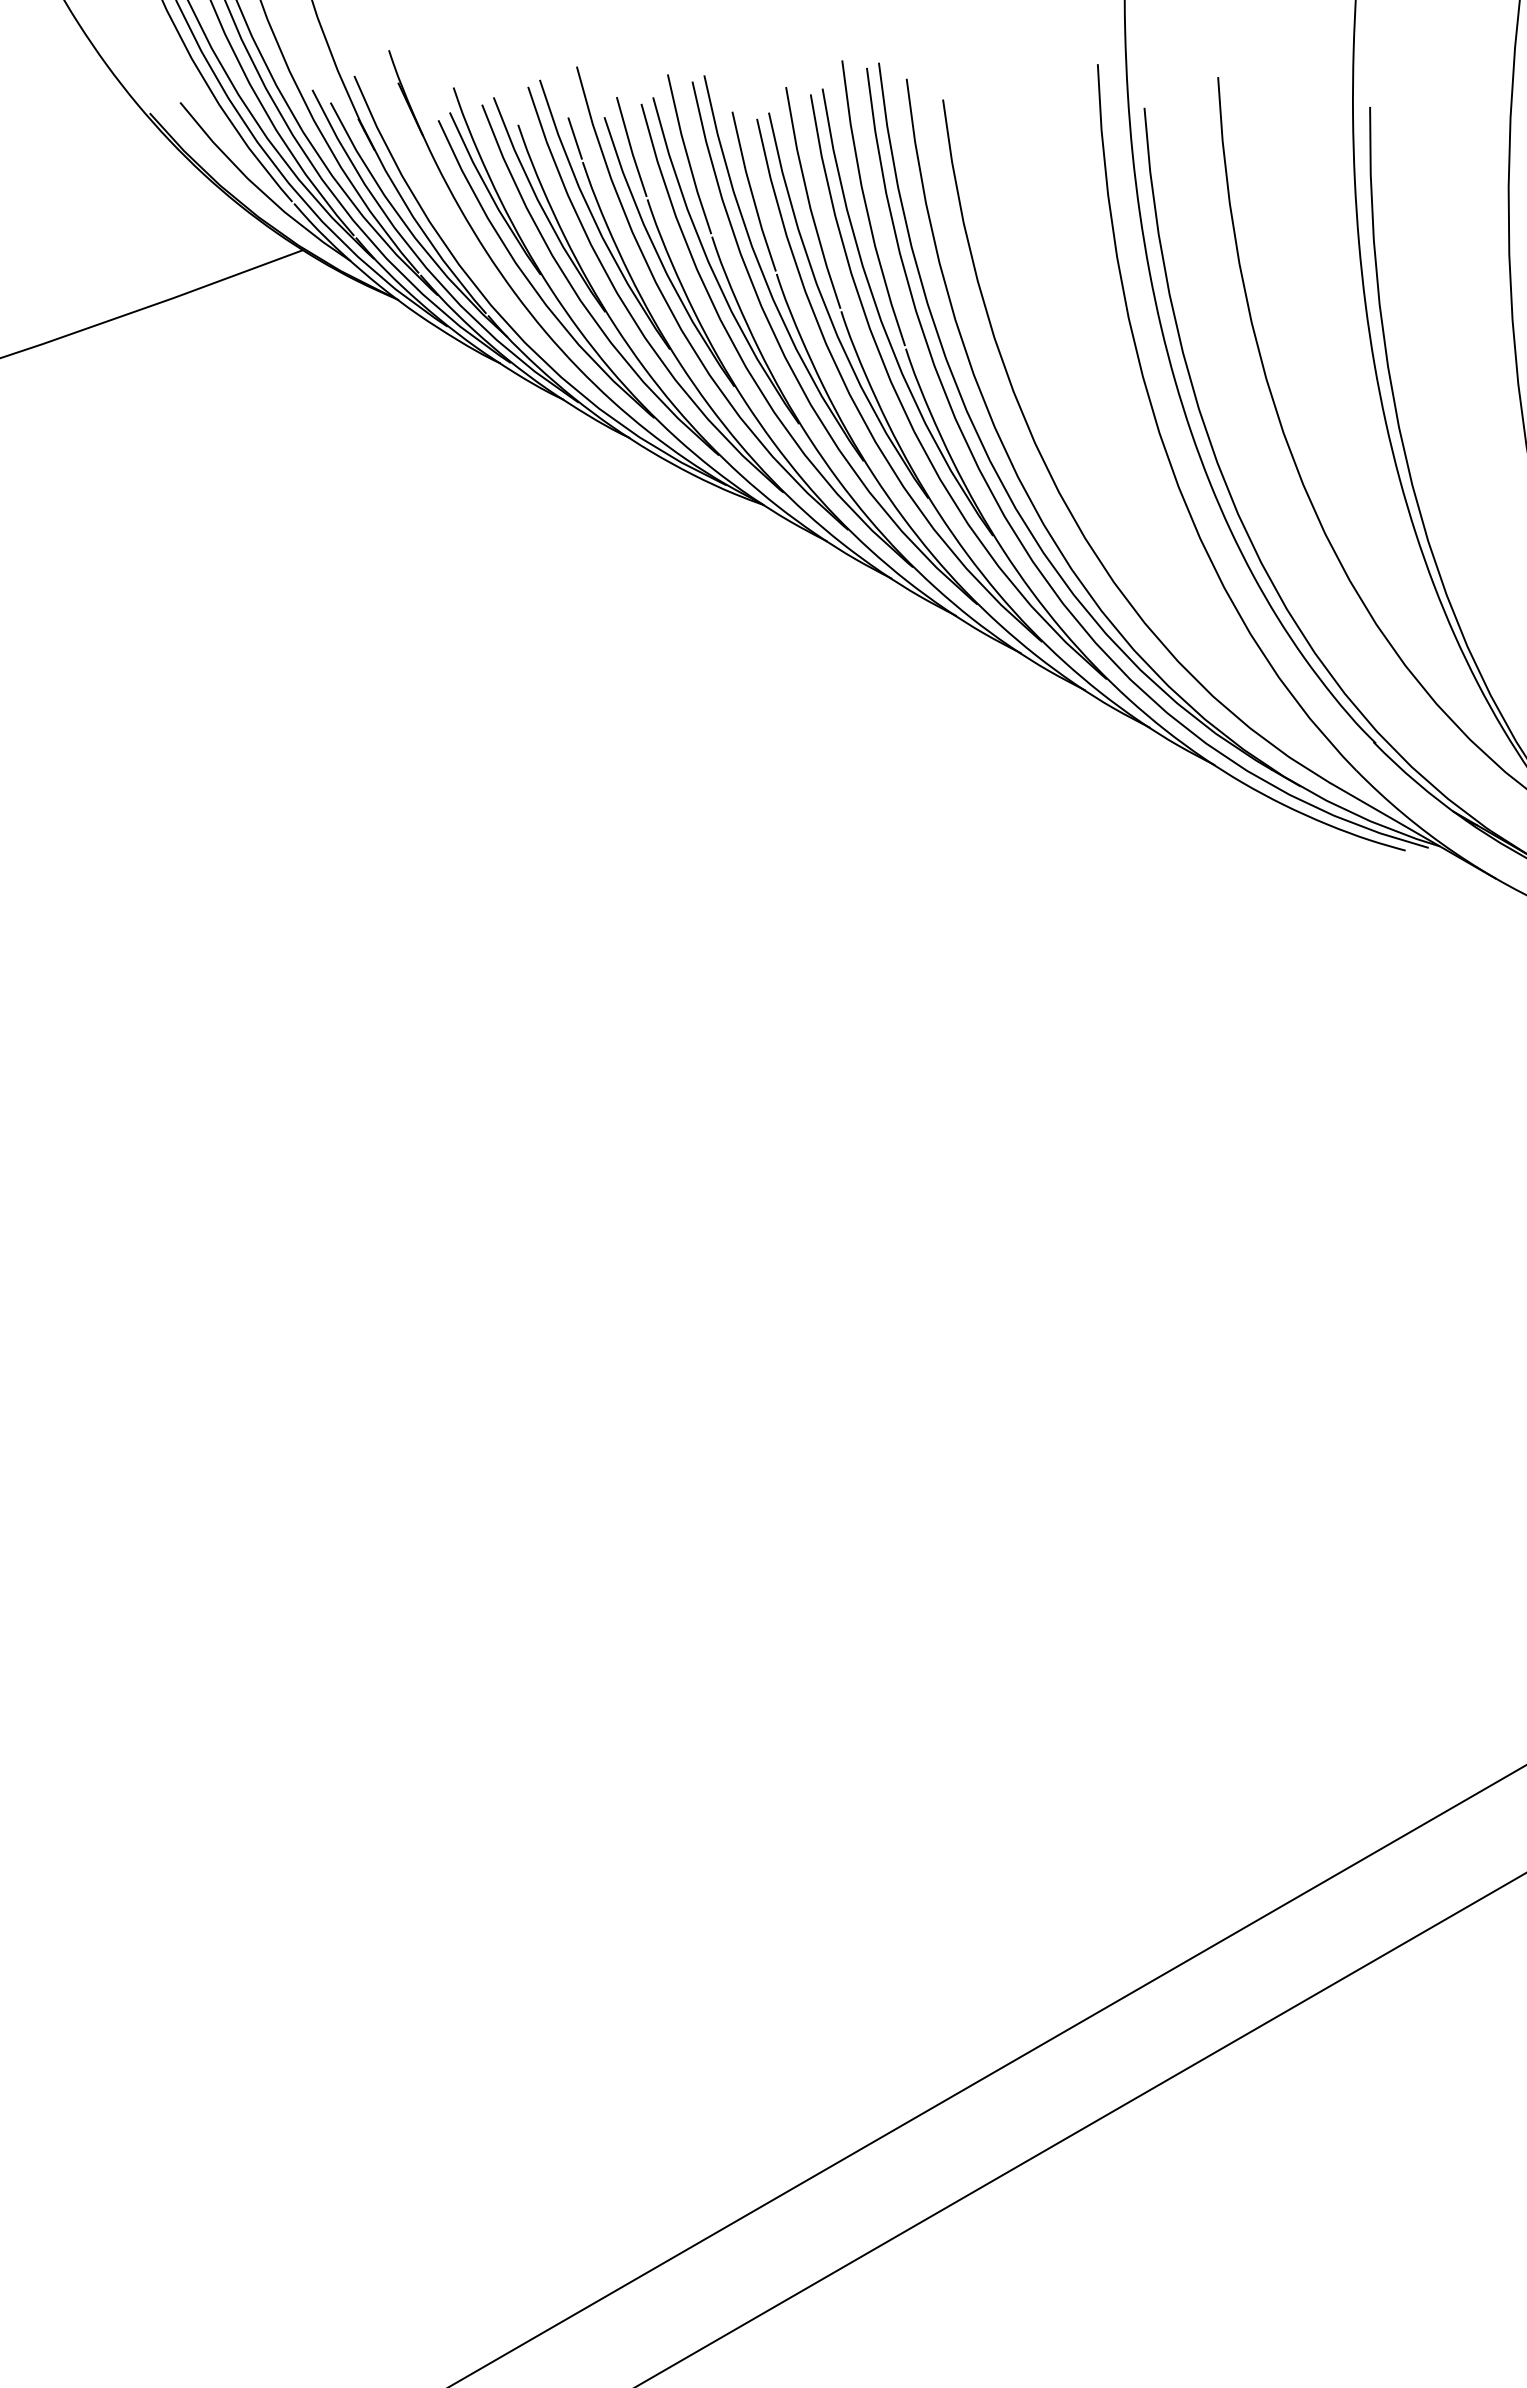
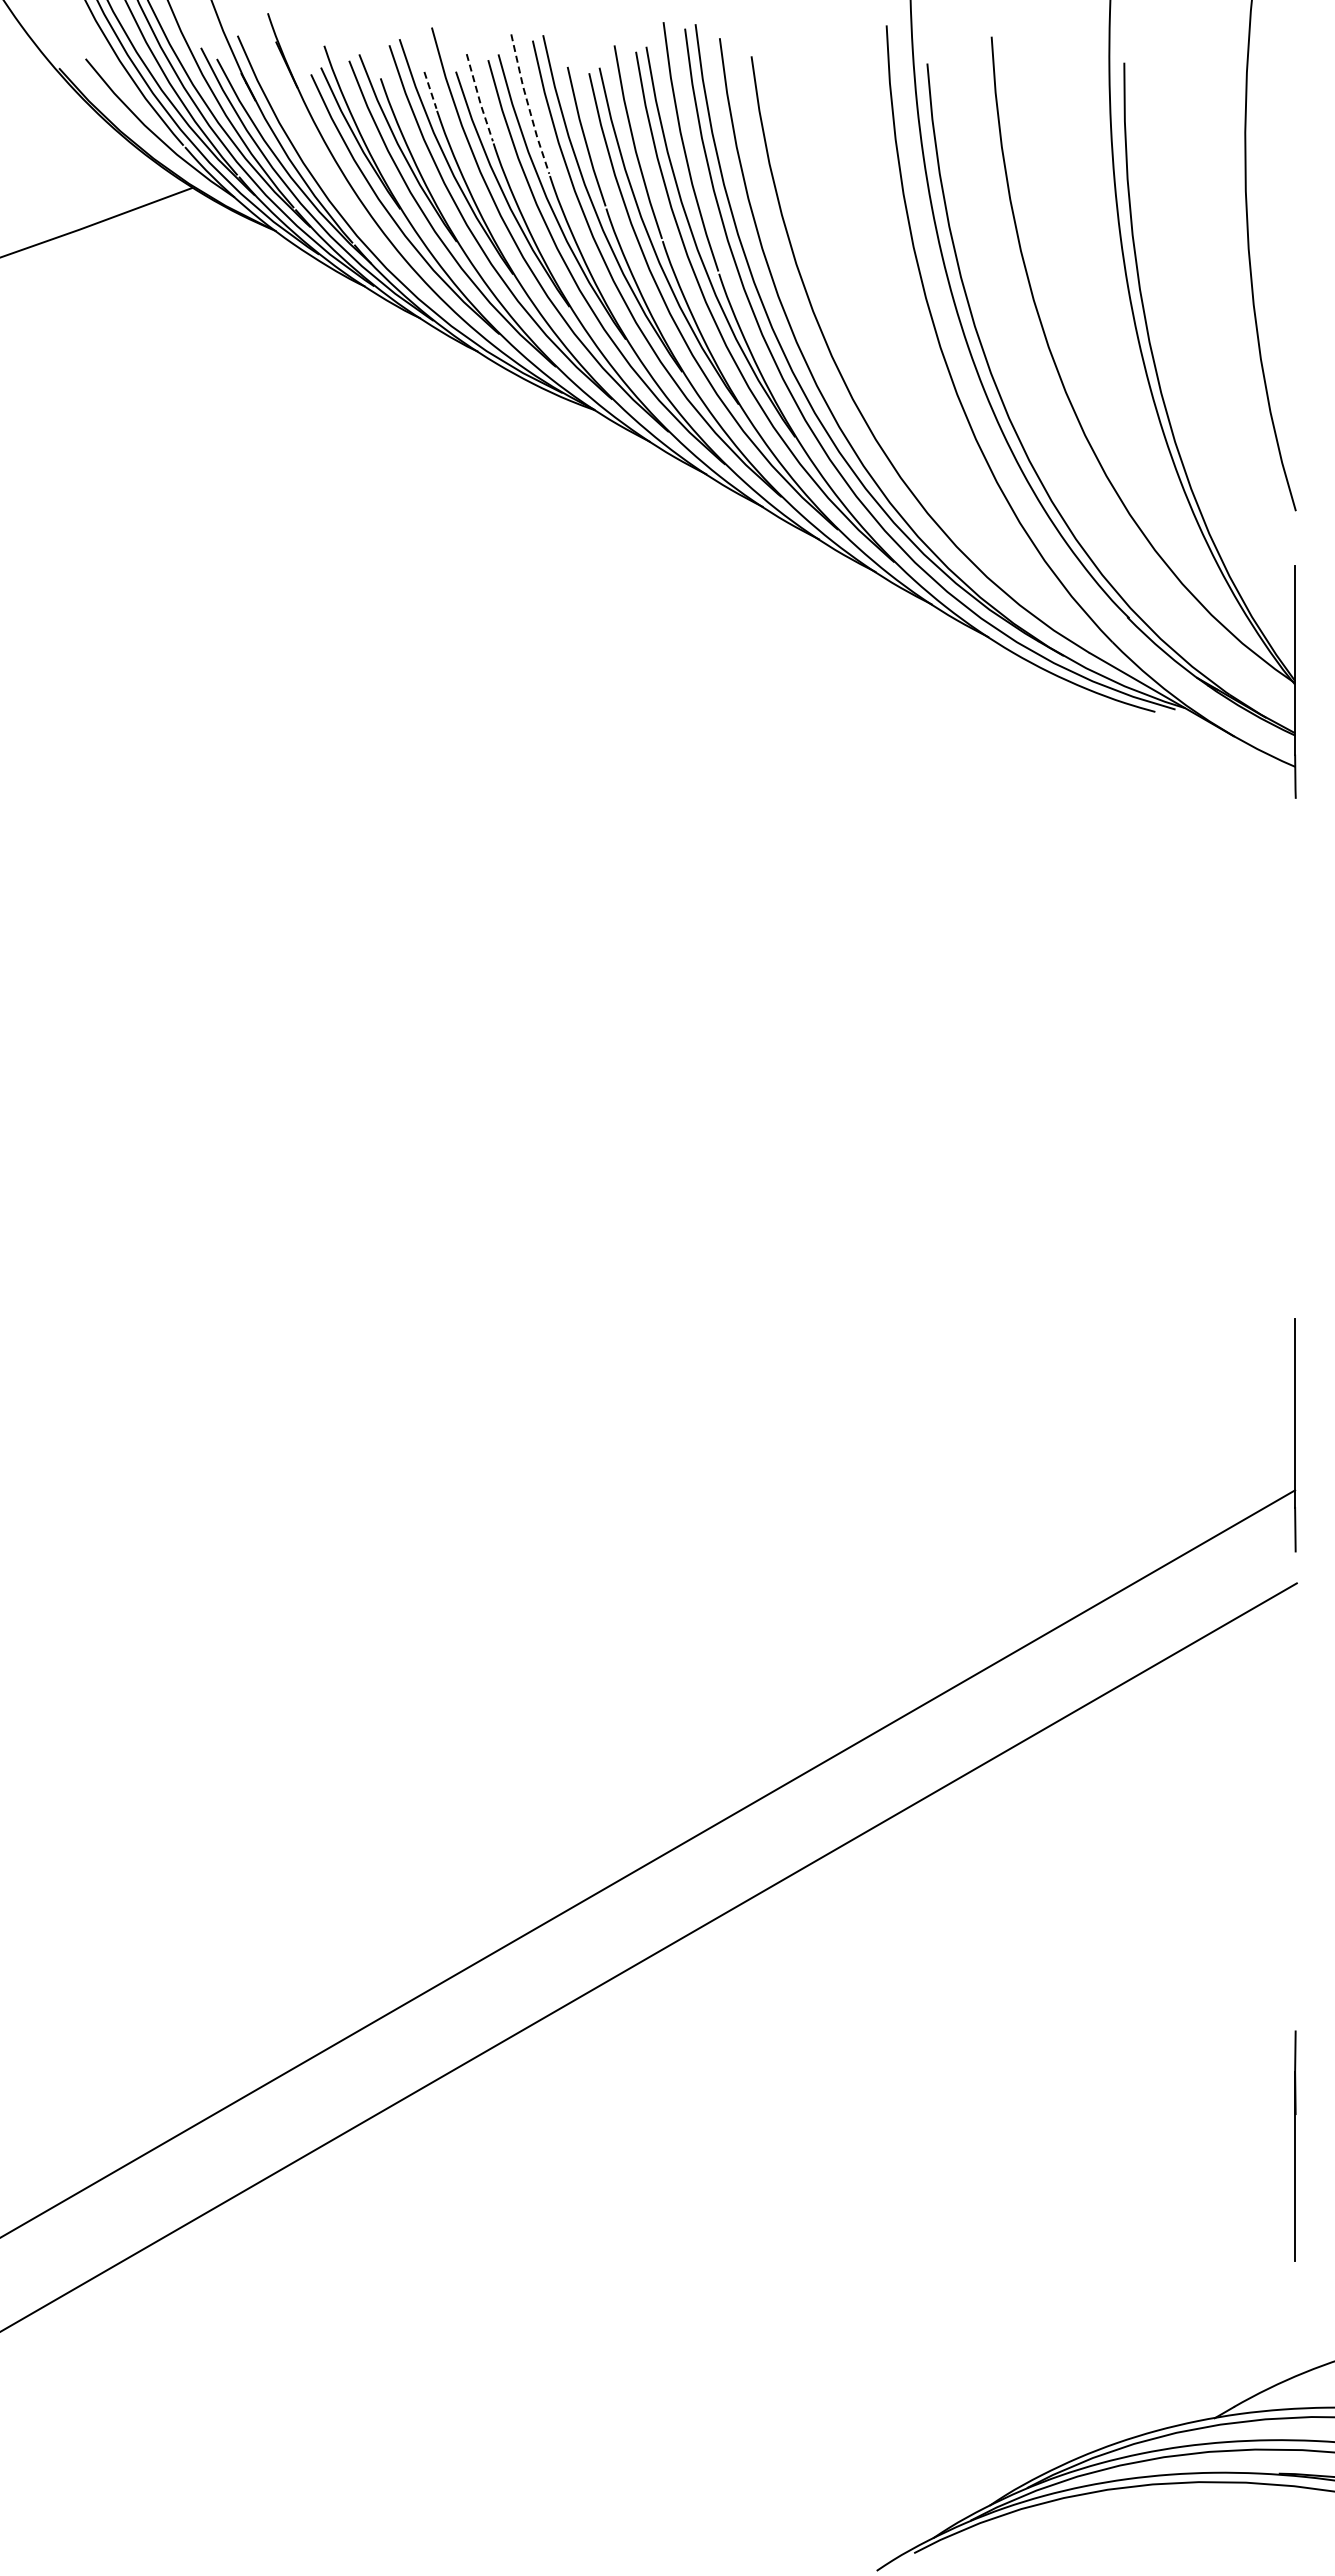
line: (575, 138) -> (430, 90), solid -> dashed
line: (631, 147) -> (479, 98), solid -> dashed
line: (687, 154) -> (528, 104), solid -> dashed

